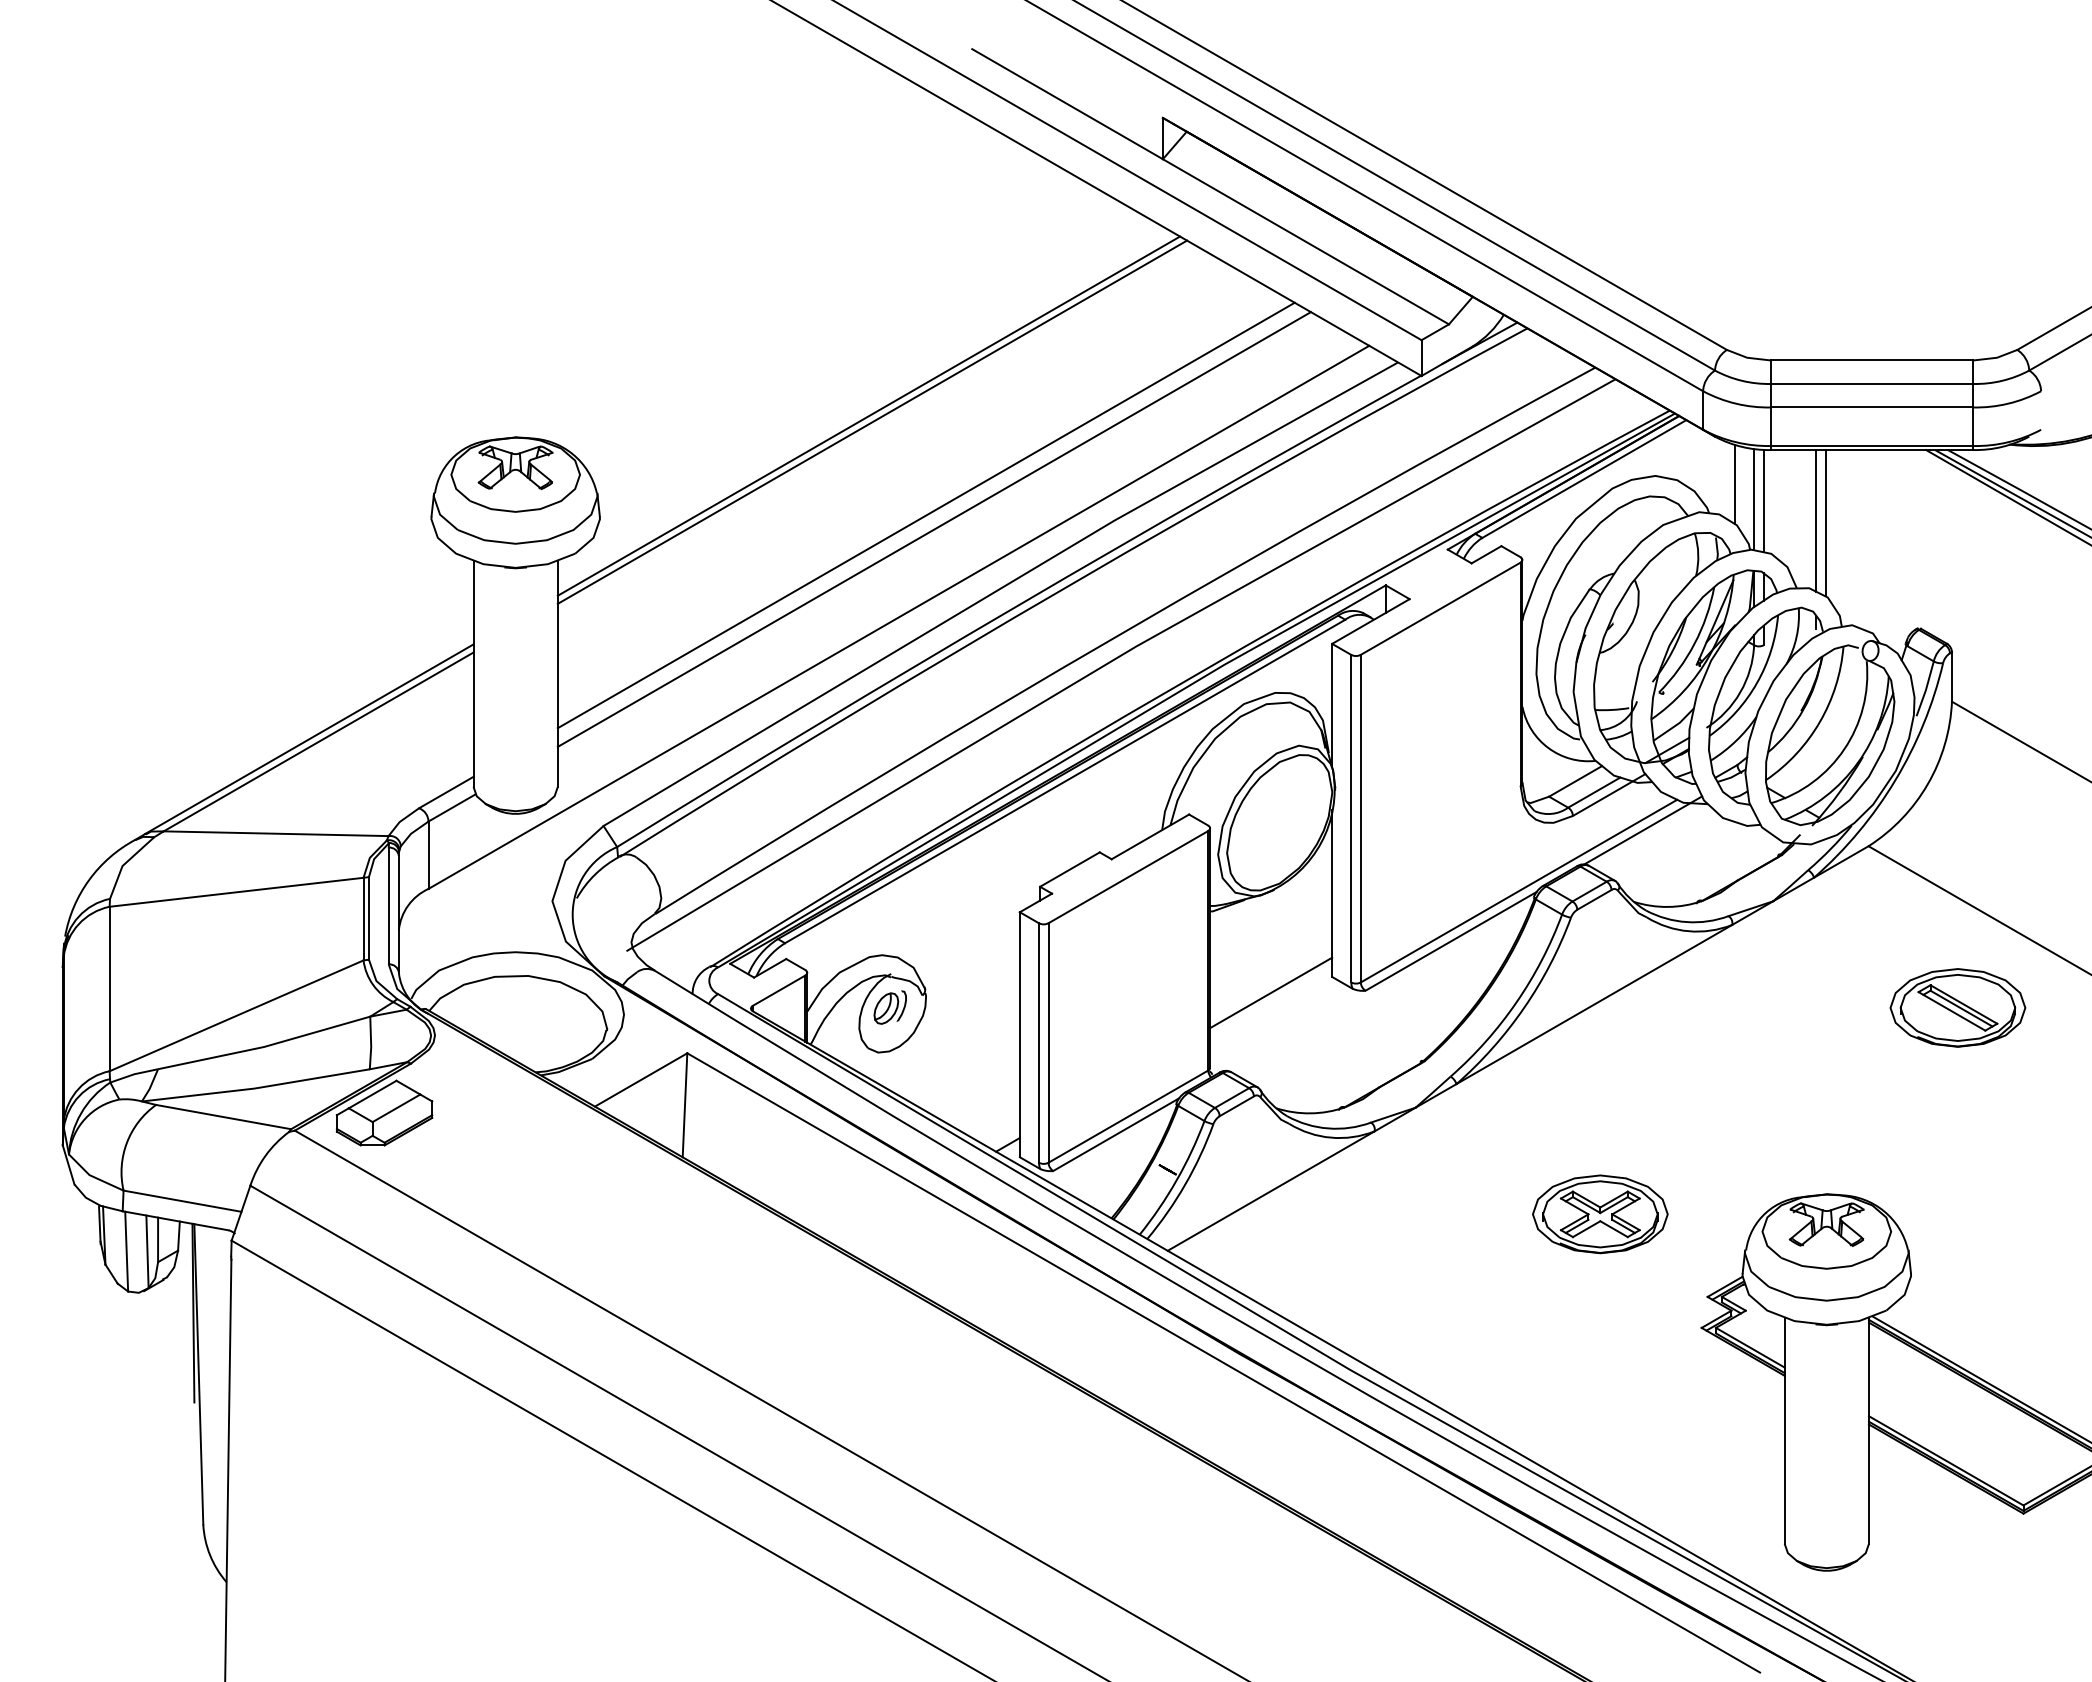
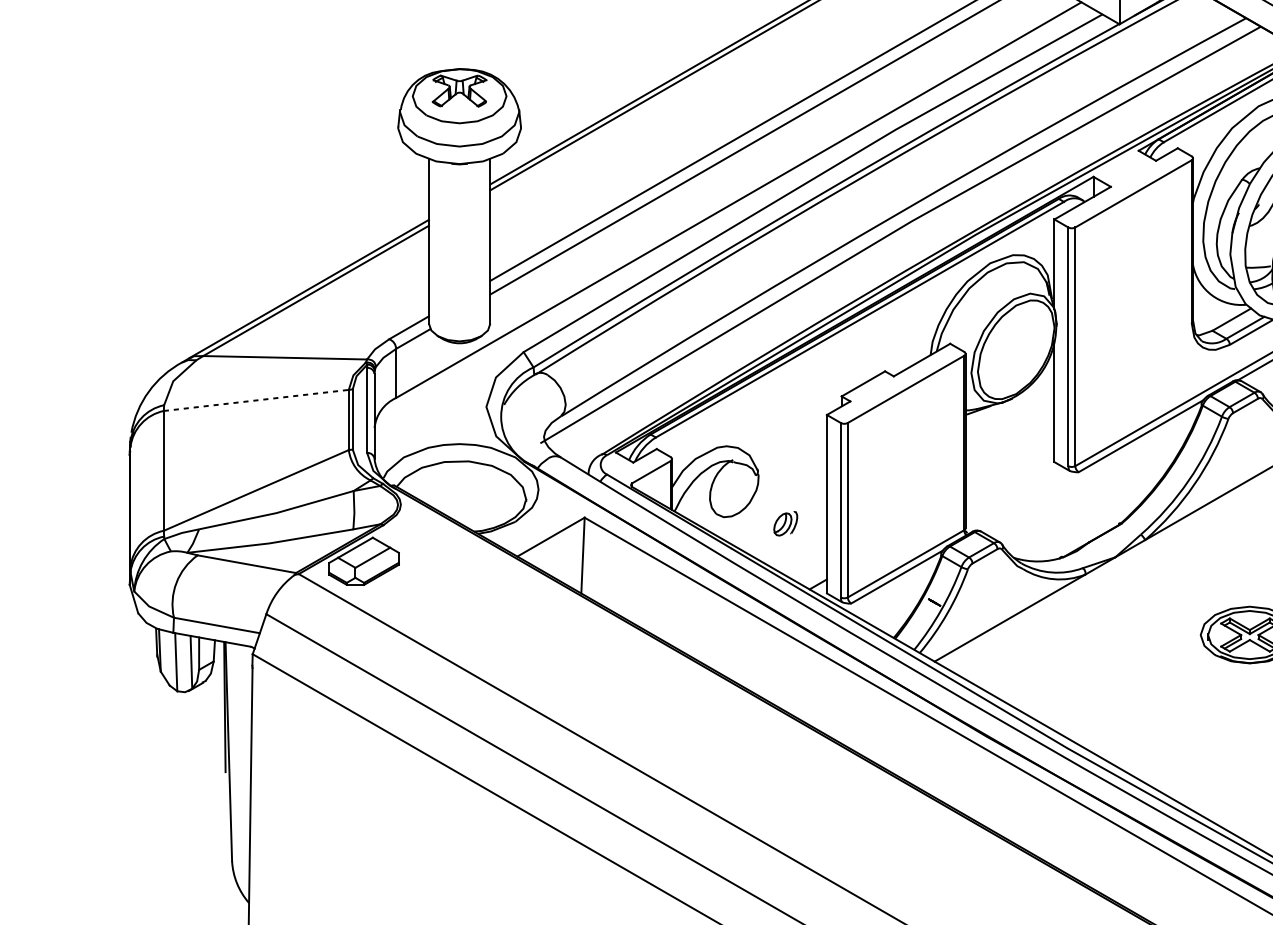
line: (236, 892) -> (256, 400), solid -> dashed
line: (1271, 992) -> (1010, 473), removed
part: (889, 1007) -> (785, 523), moved

